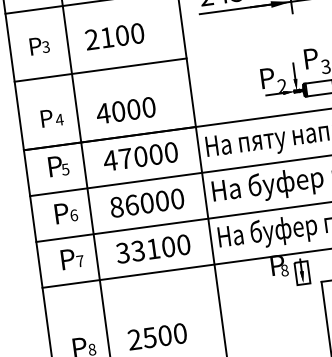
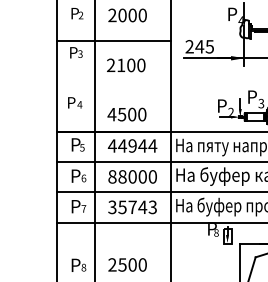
text: (39, 45) -> (76, 52), moved
line: (99, 69) -> (113, 85), removed
text: (117, 111) -> (121, 114), 4000 -> 4500
text: (52, 117) -> (75, 102), moved
text: (148, 154) -> (137, 145), 47000 -> 44944
text: (131, 204) -> (122, 176), 86000 -> 88000
text: (160, 248) -> (137, 207), 33100 -> 35743

